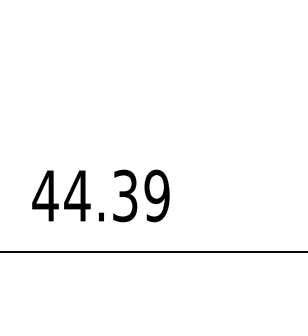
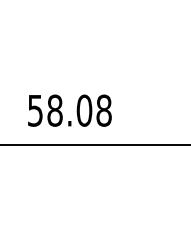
text: (100, 195) -> (69, 110), 44.39 -> 58.08

